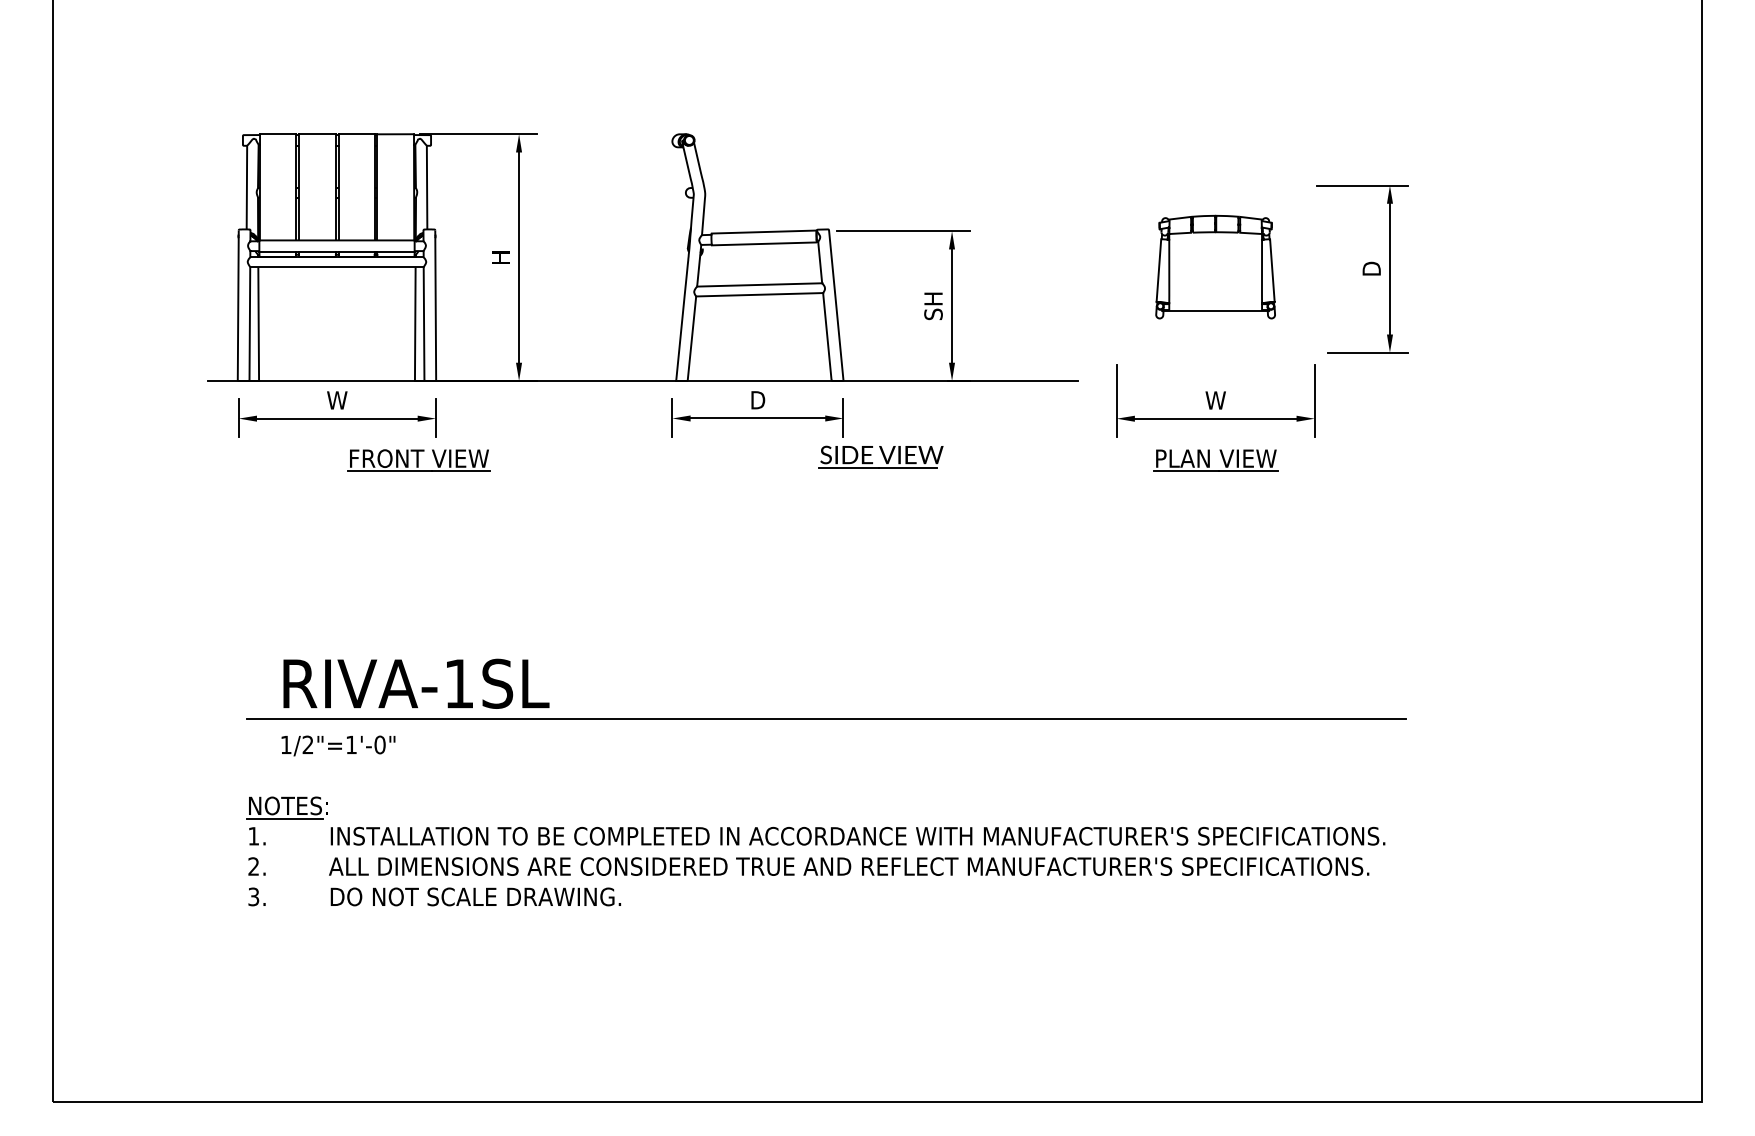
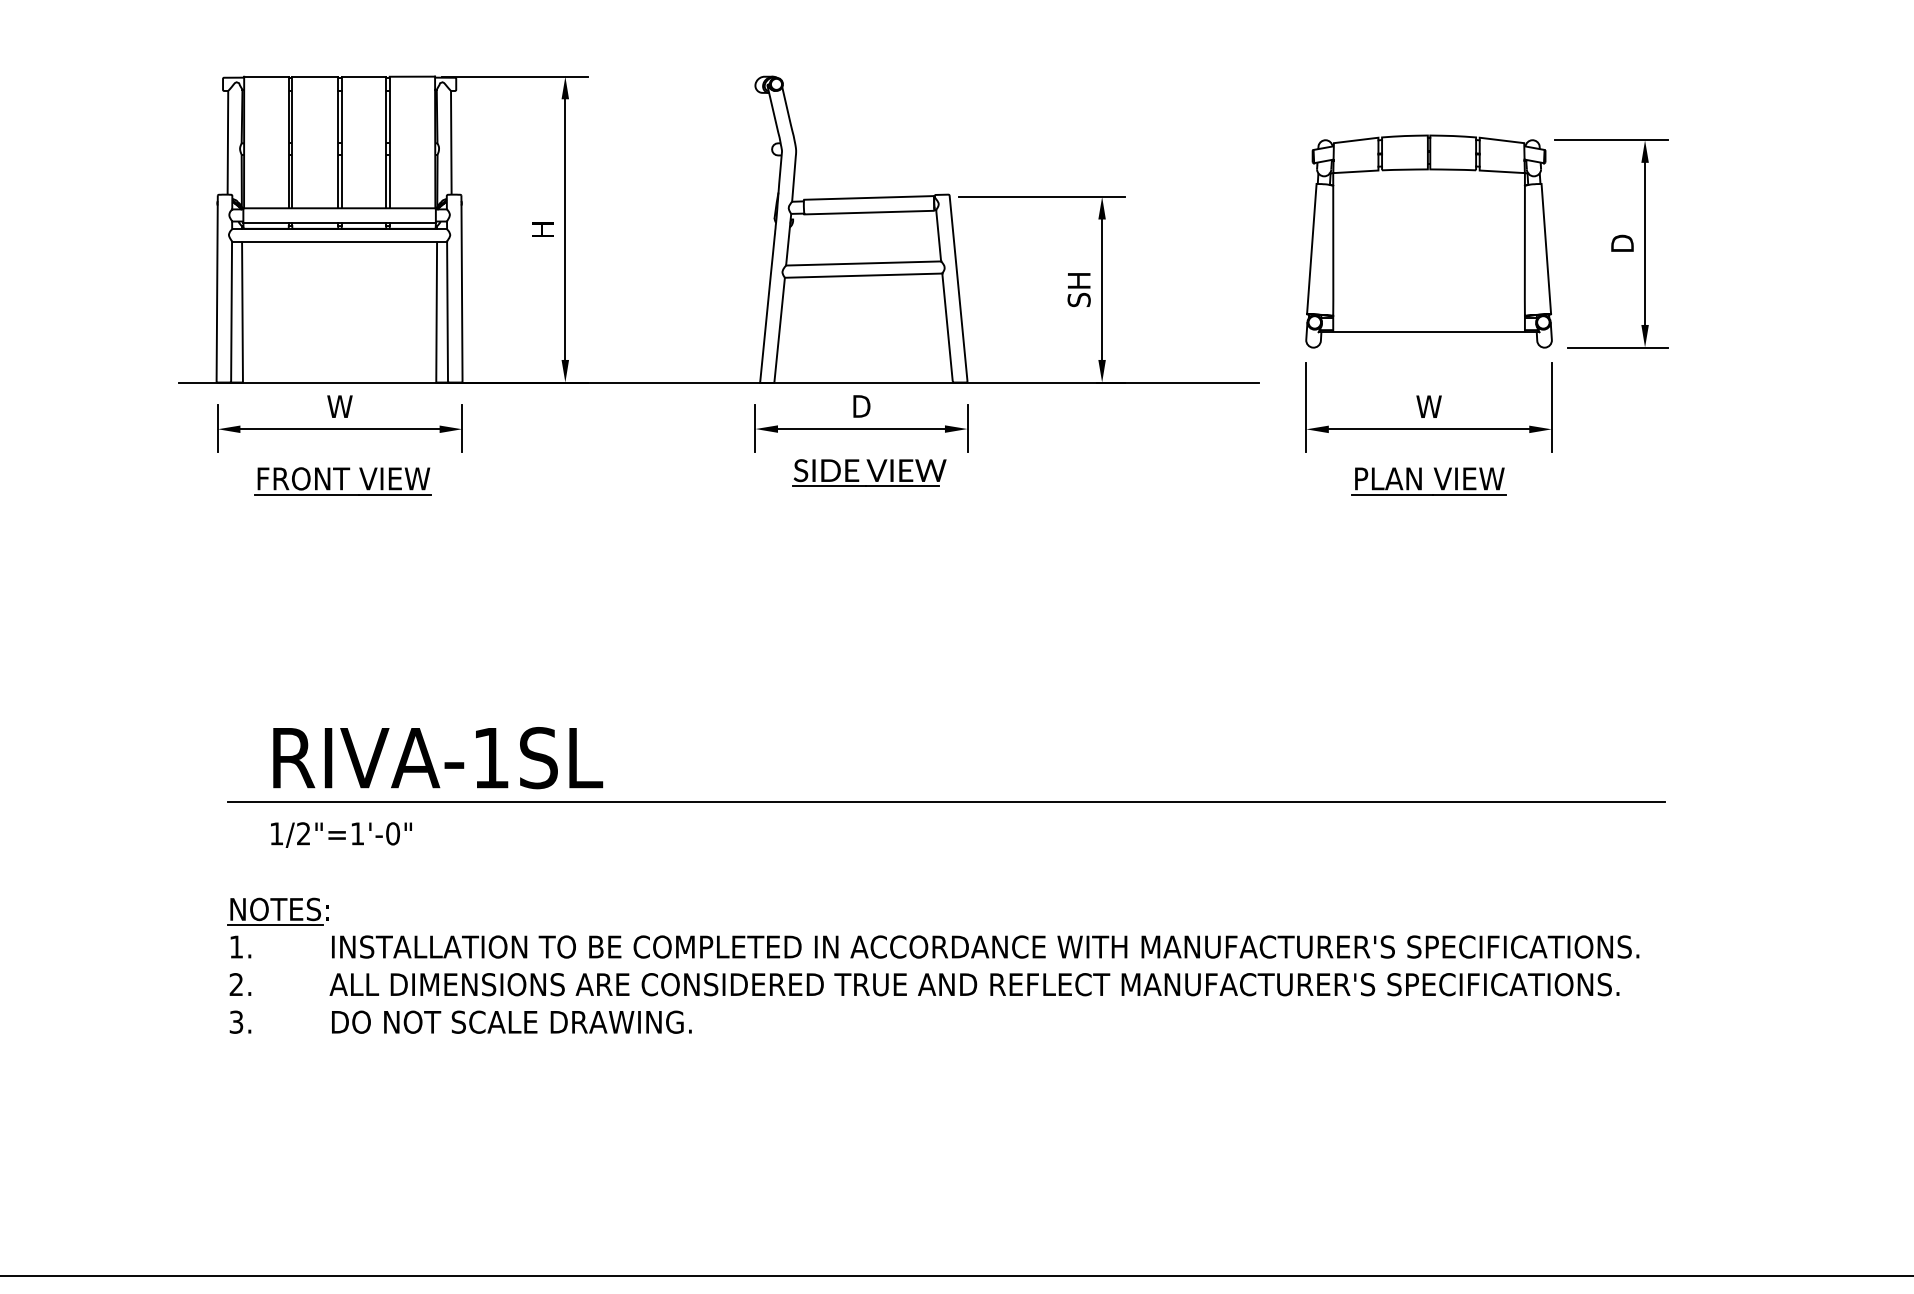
part: (1215, 266) -> (1428, 240), size x1.67
part: (880, 456) -> (868, 472), moved
part: (418, 460) -> (342, 481), moved

